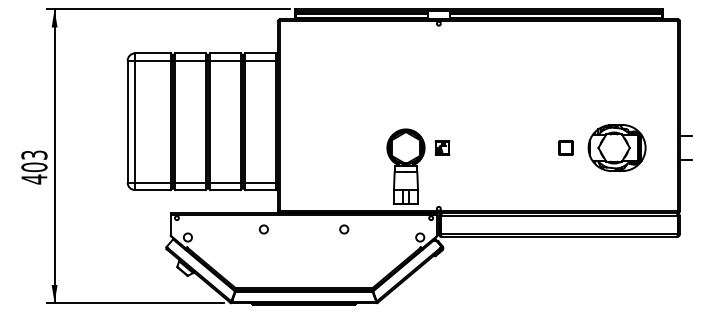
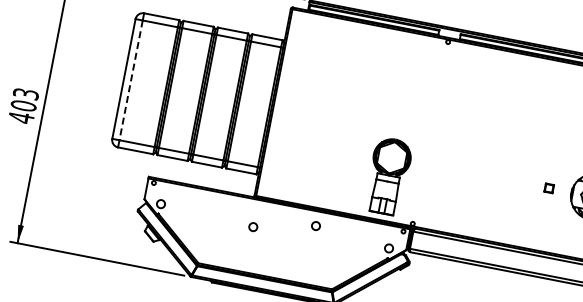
line: (134, 121) -> (130, 80), solid -> dashed
part: (442, 147) -> (428, 164), removed
part: (565, 147) -> (548, 187), size x0.6
circle: (263, 229) -> (252, 227), moved

